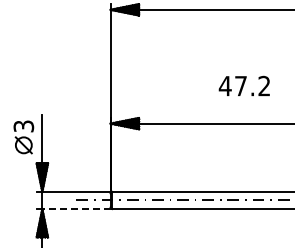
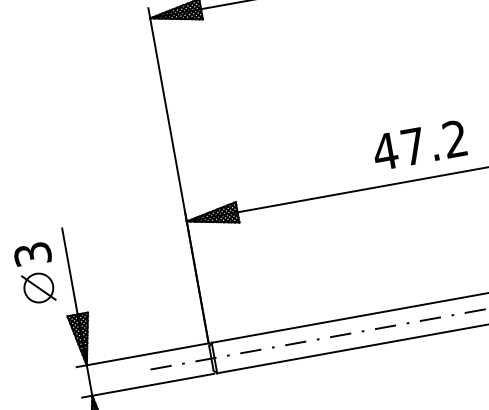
text: (243, 85) -> (417, 144), moved
line: (76, 209) -> (153, 385), dashed -> solid

